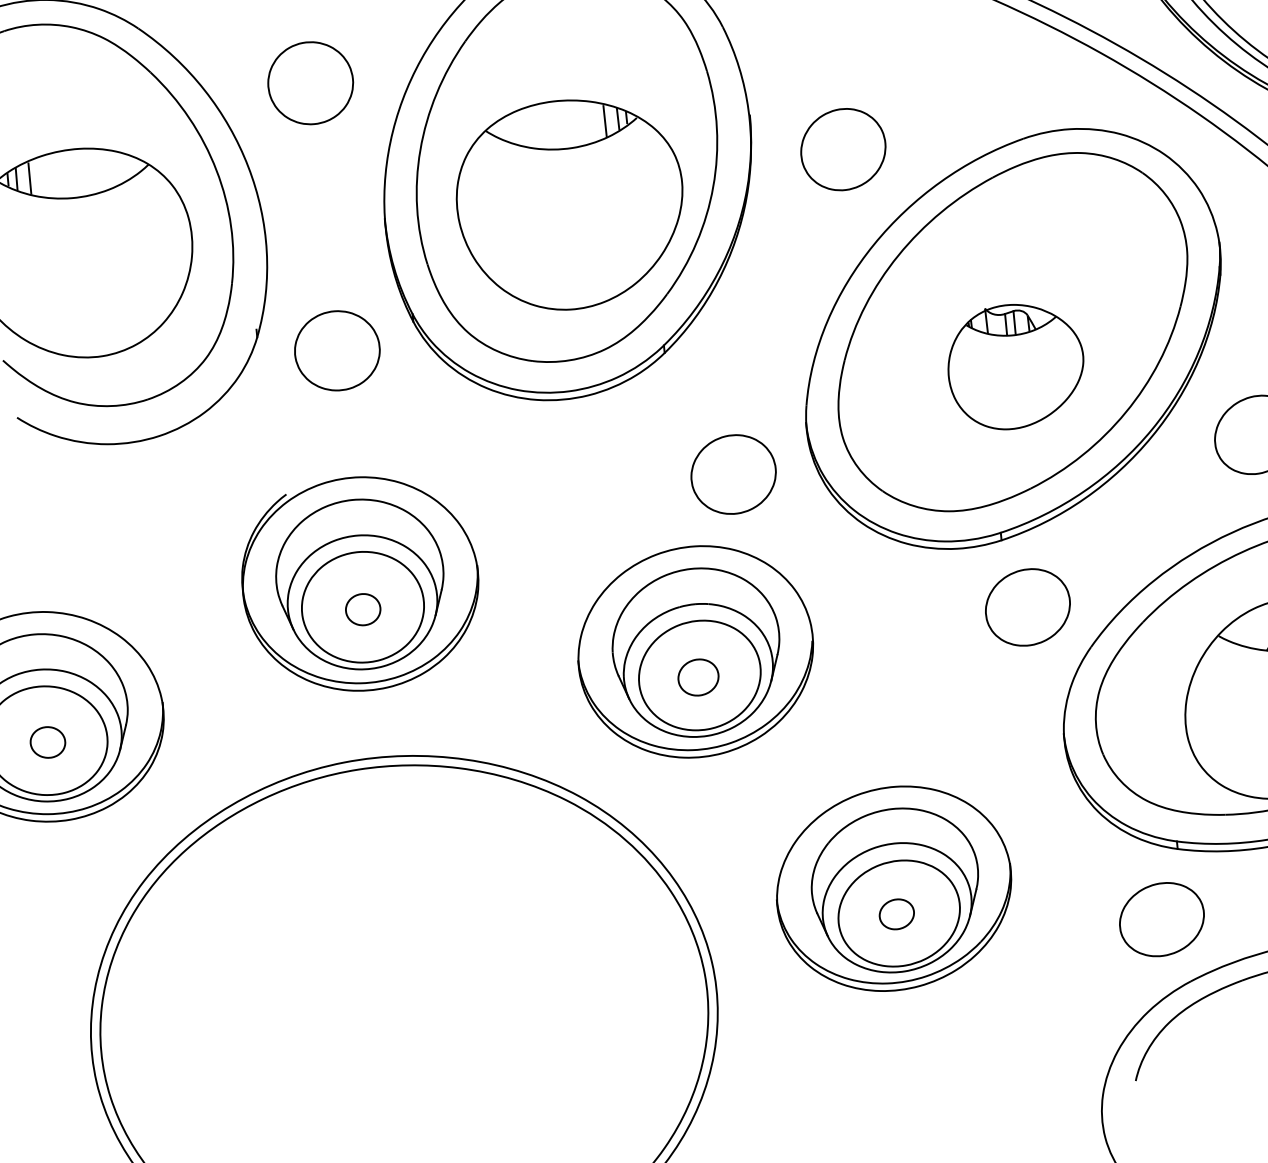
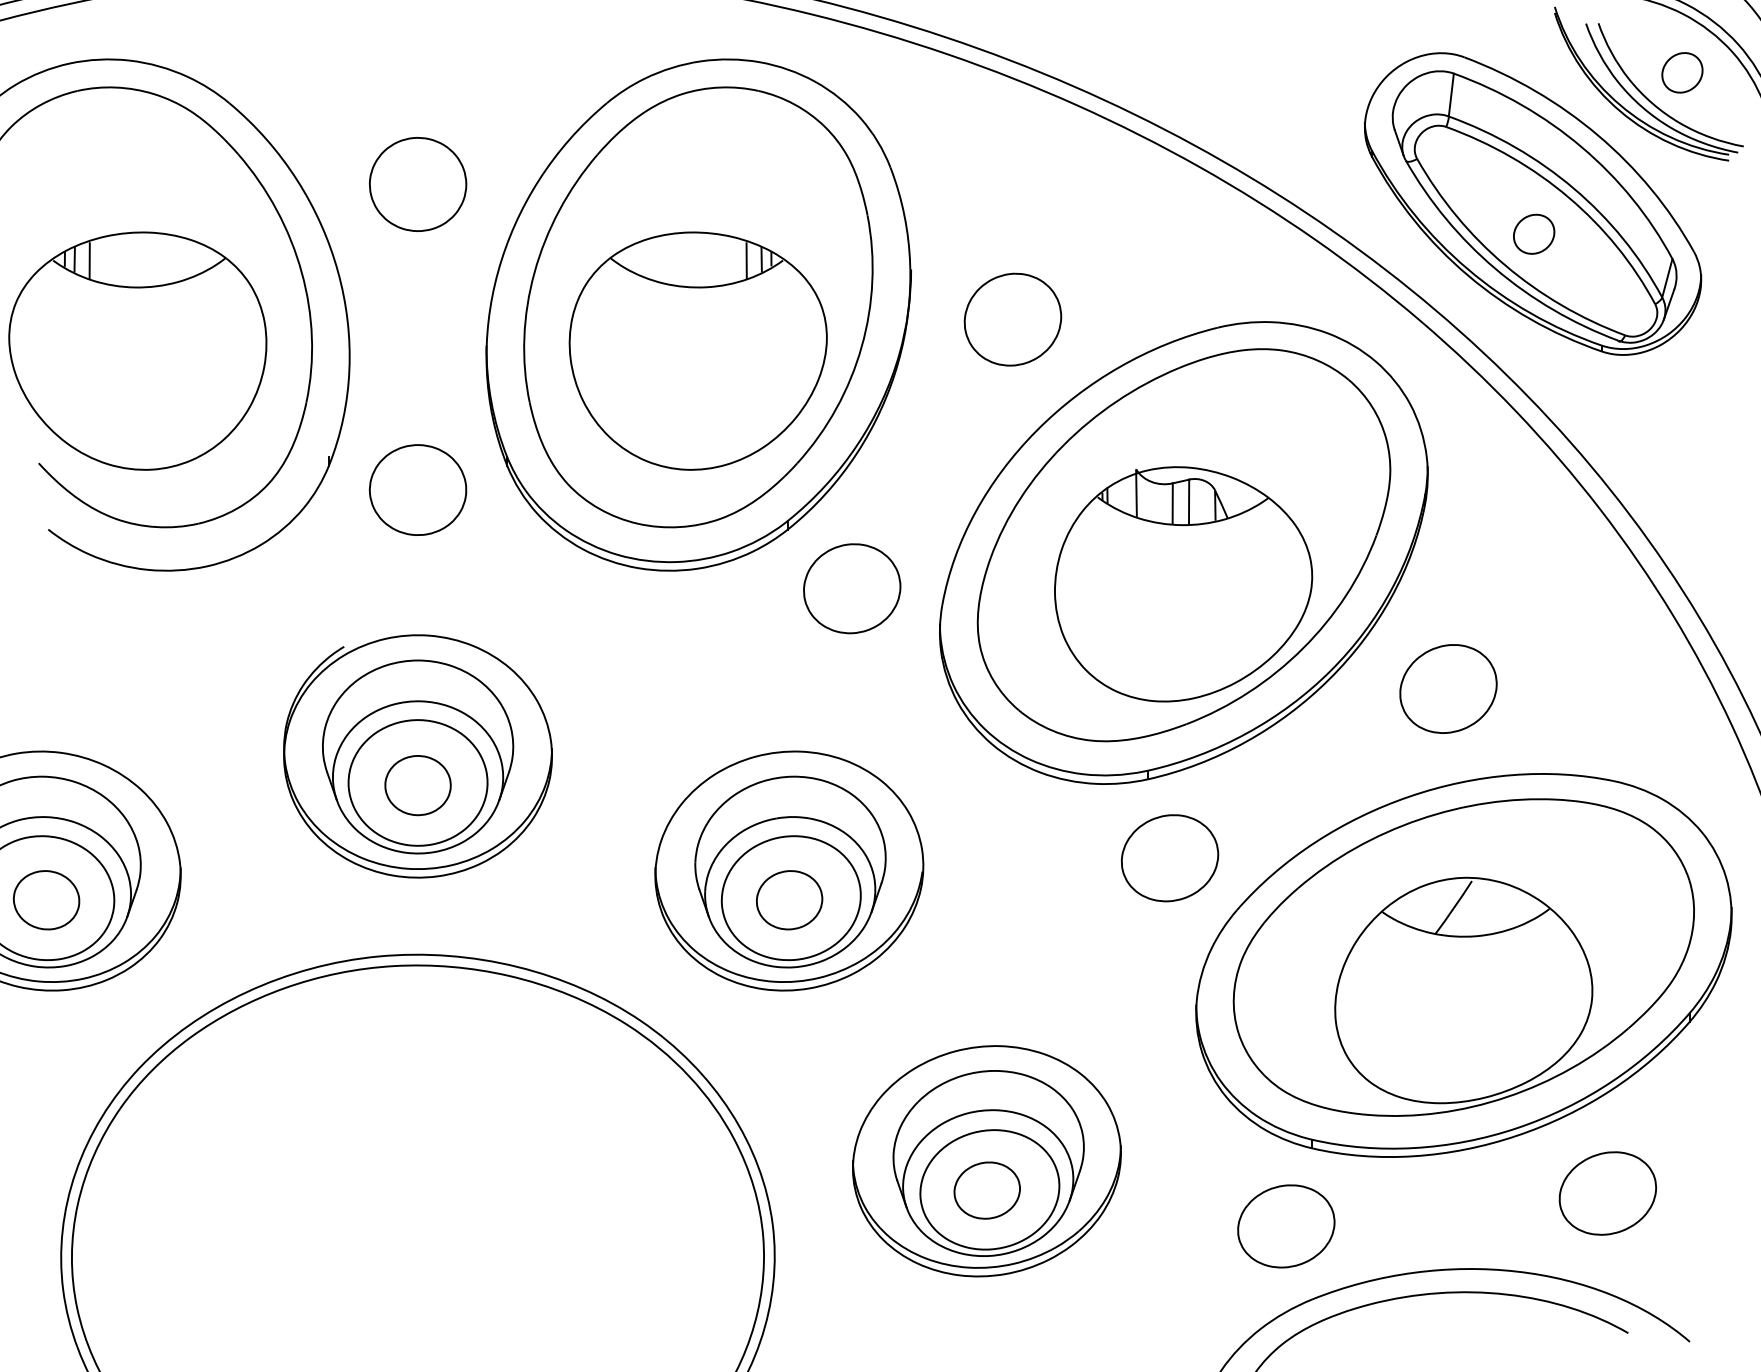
part: (1015, 366) -> (1183, 584), size x1.67
part: (733, 474) -> (852, 588), moved
part: (362, 609) -> (417, 785), size x1.67
part: (698, 677) -> (789, 900), size x1.43
part: (47, 742) -> (46, 900), size x1.67
part: (896, 914) -> (986, 1190), size x1.67

